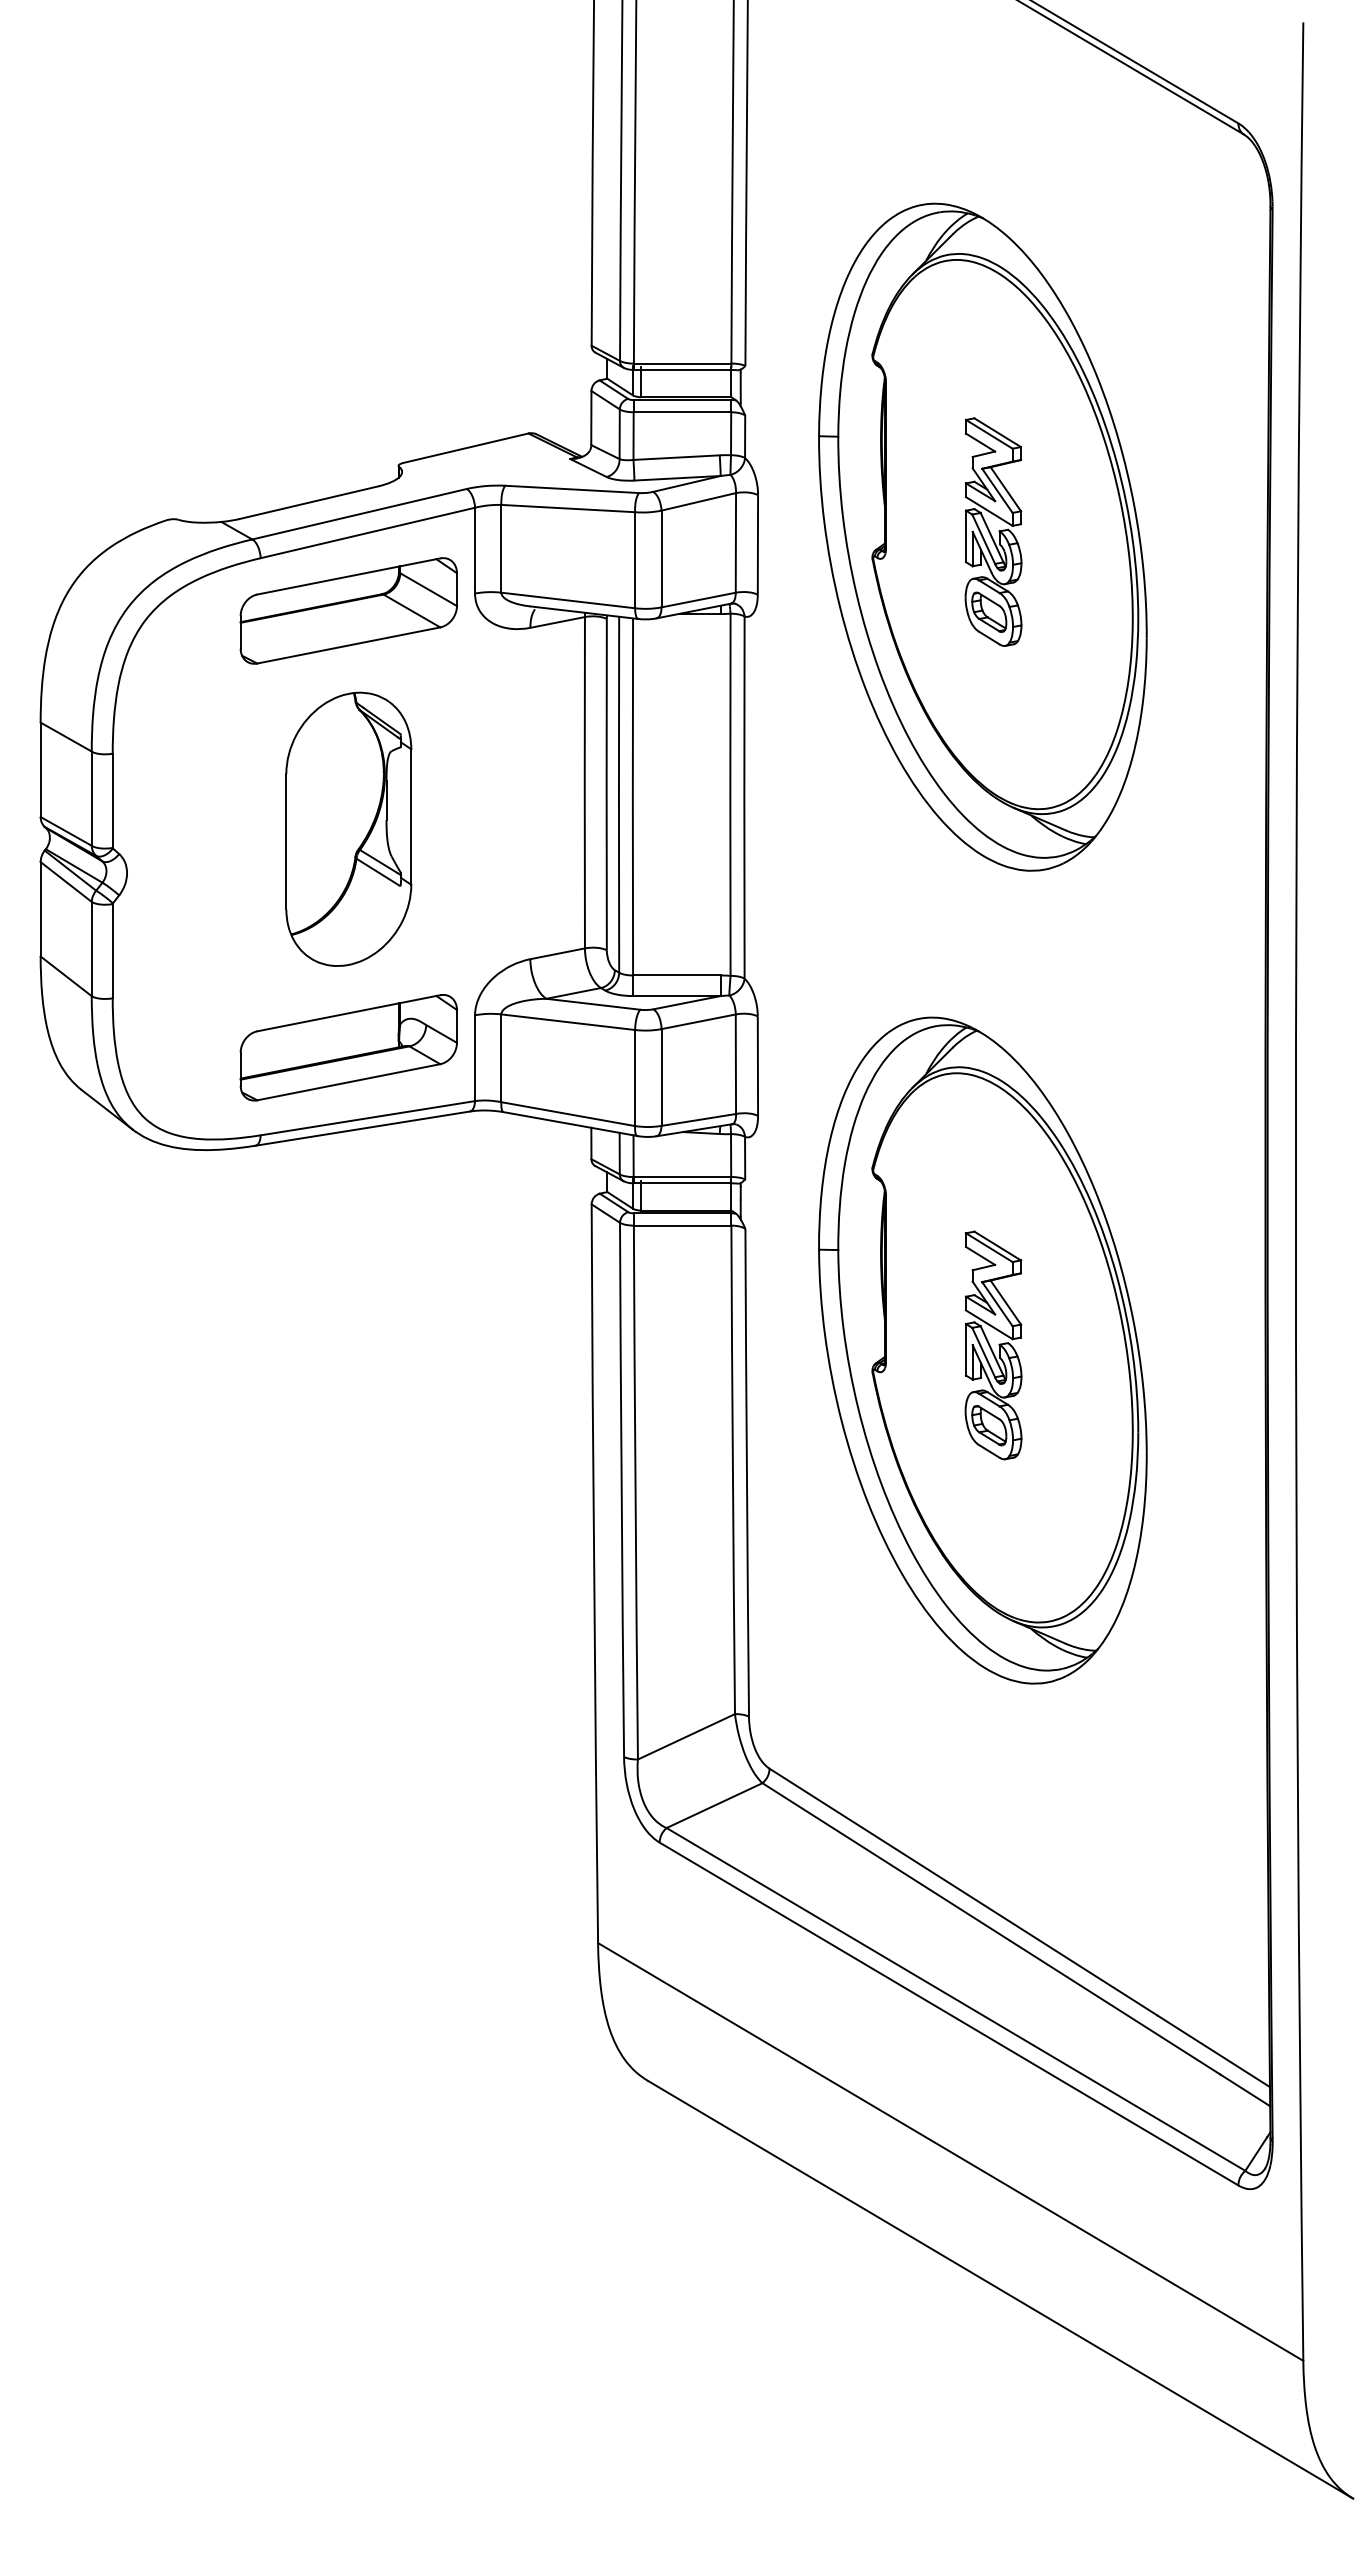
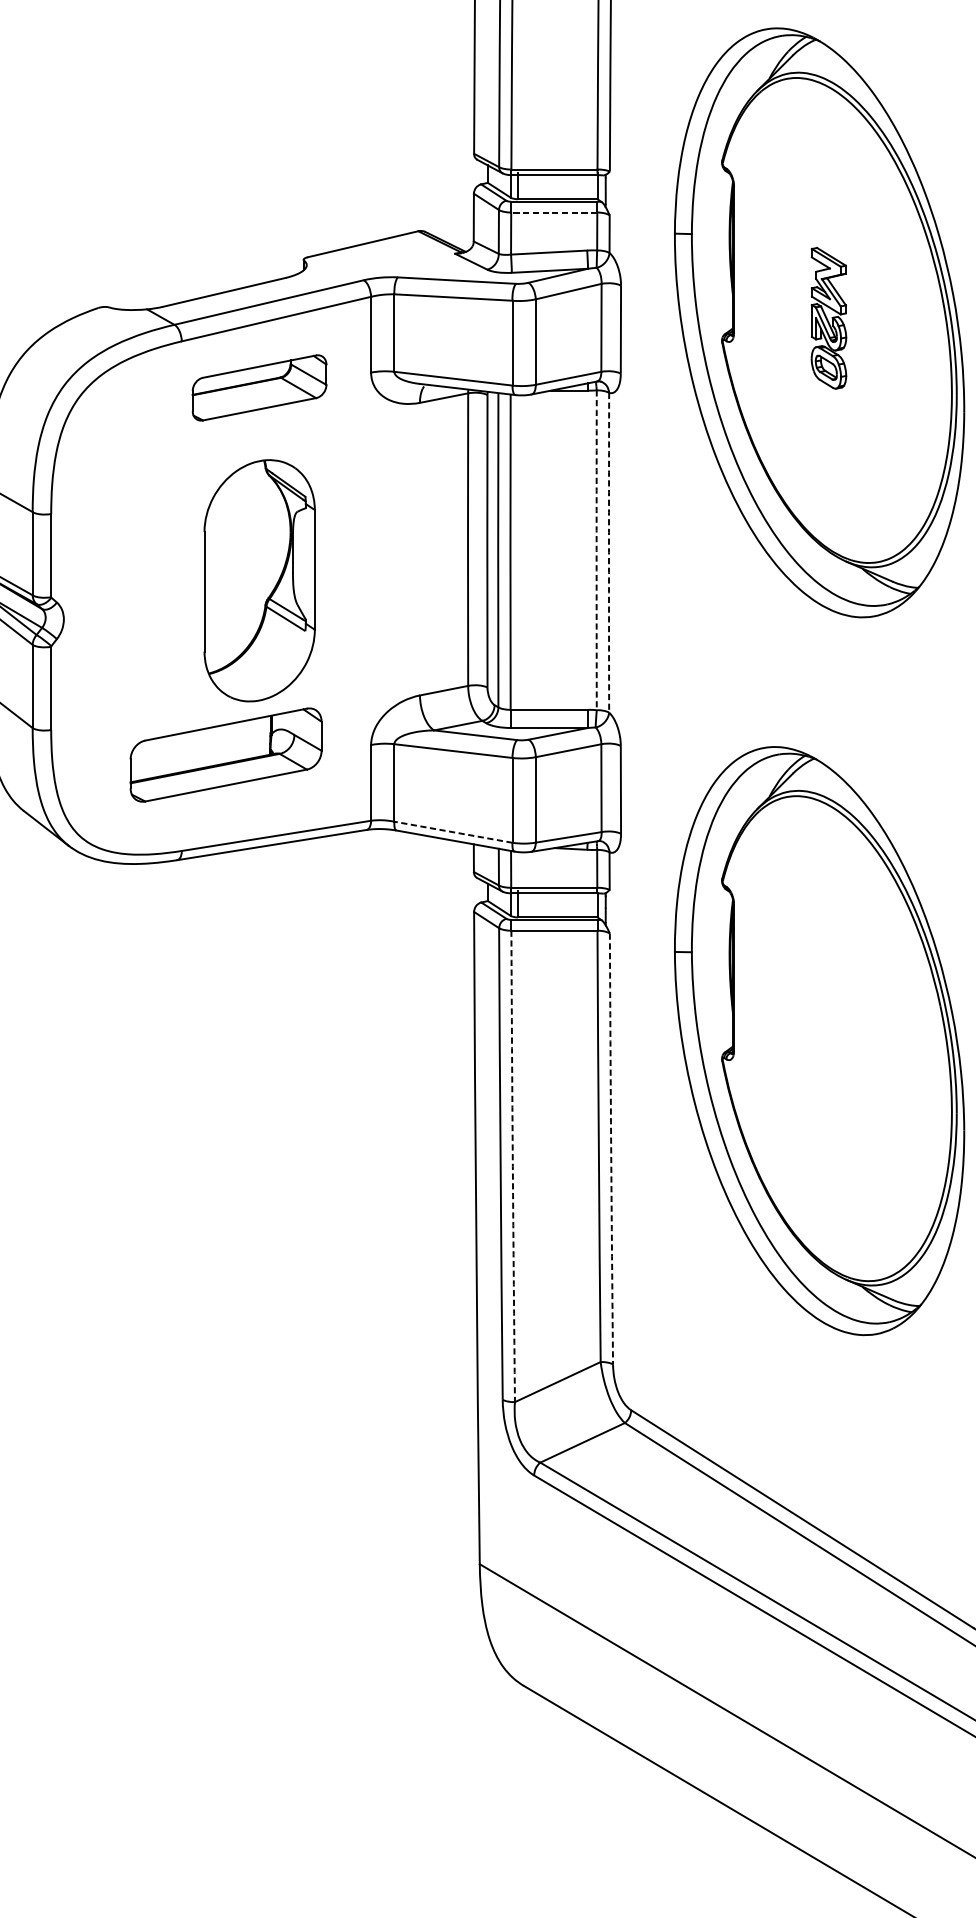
line: (682, 412) -> (554, 212), solid -> dashed
part: (993, 531) -> (828, 317), size x0.7
part: (348, 610) -> (259, 387), size x0.7
arc: (730, 794) -> (596, 550), solid -> dashed
arc: (744, 797) -> (609, 552), solid -> dashed
part: (348, 1047) -> (225, 754), moved
line: (568, 1114) -> (453, 832), solid -> dashed
part: (993, 1345) -> (828, 1036), removed
arc: (746, 1472) -> (610, 1148), solid -> dashed
arc: (635, 1492) -> (512, 1166), solid -> dashed

